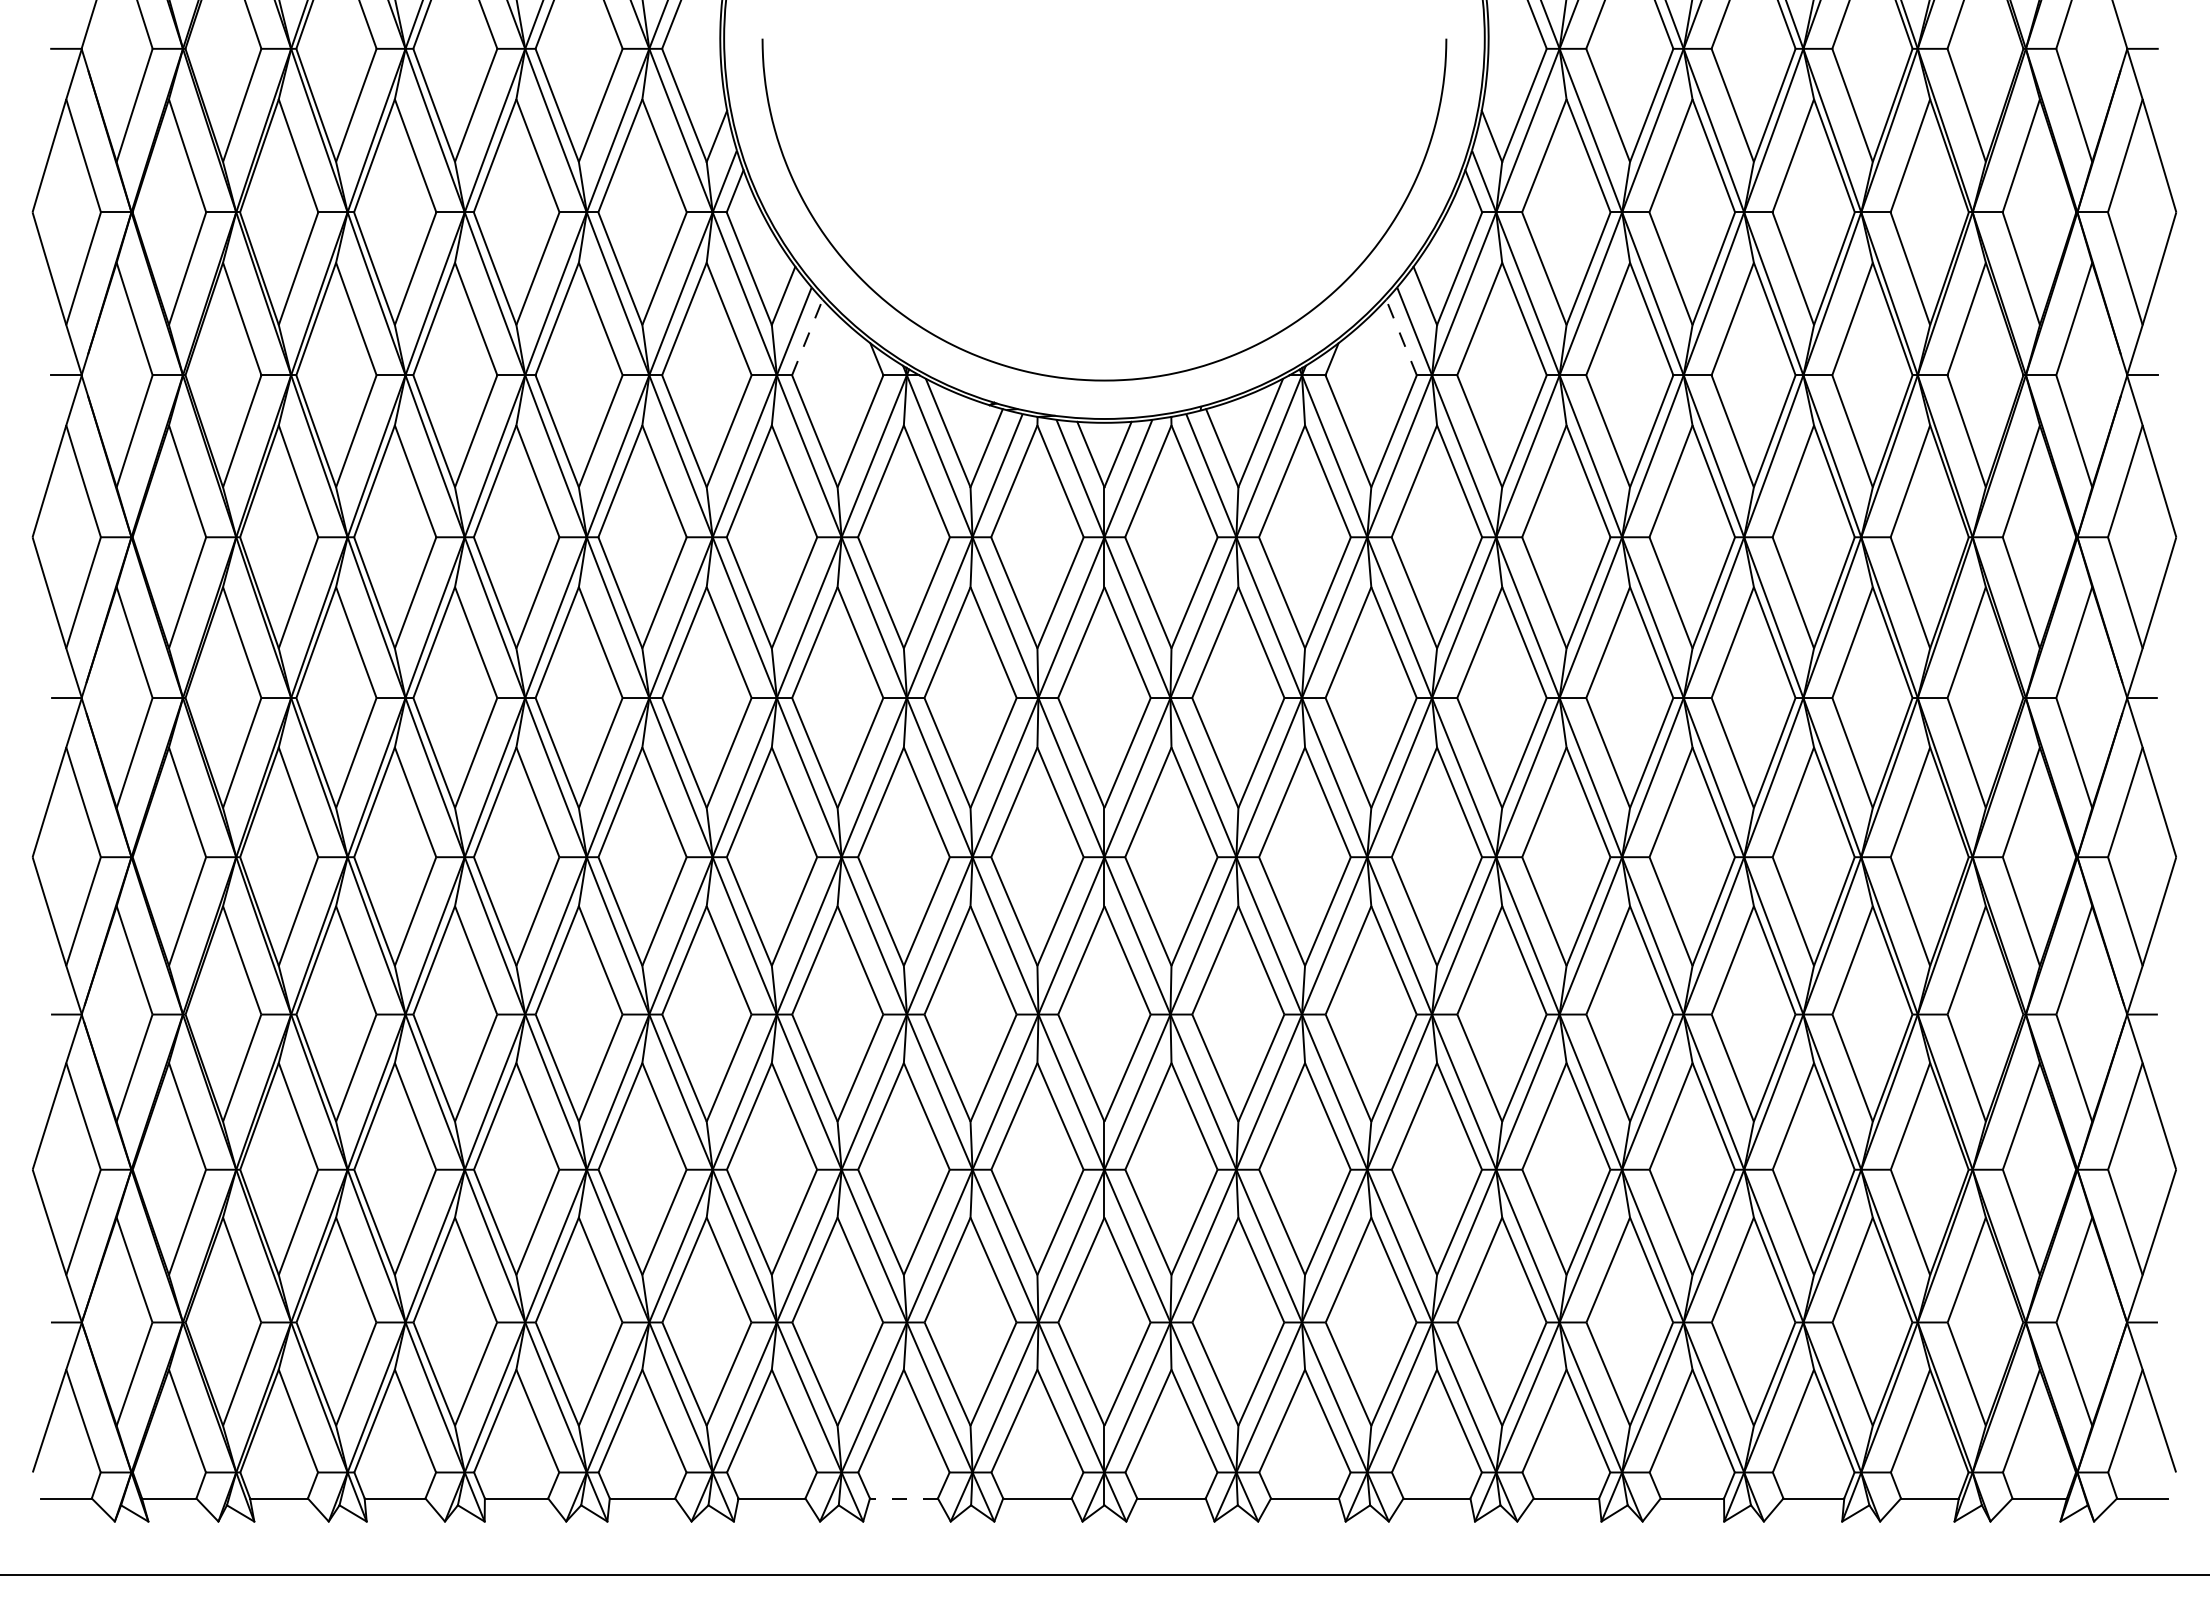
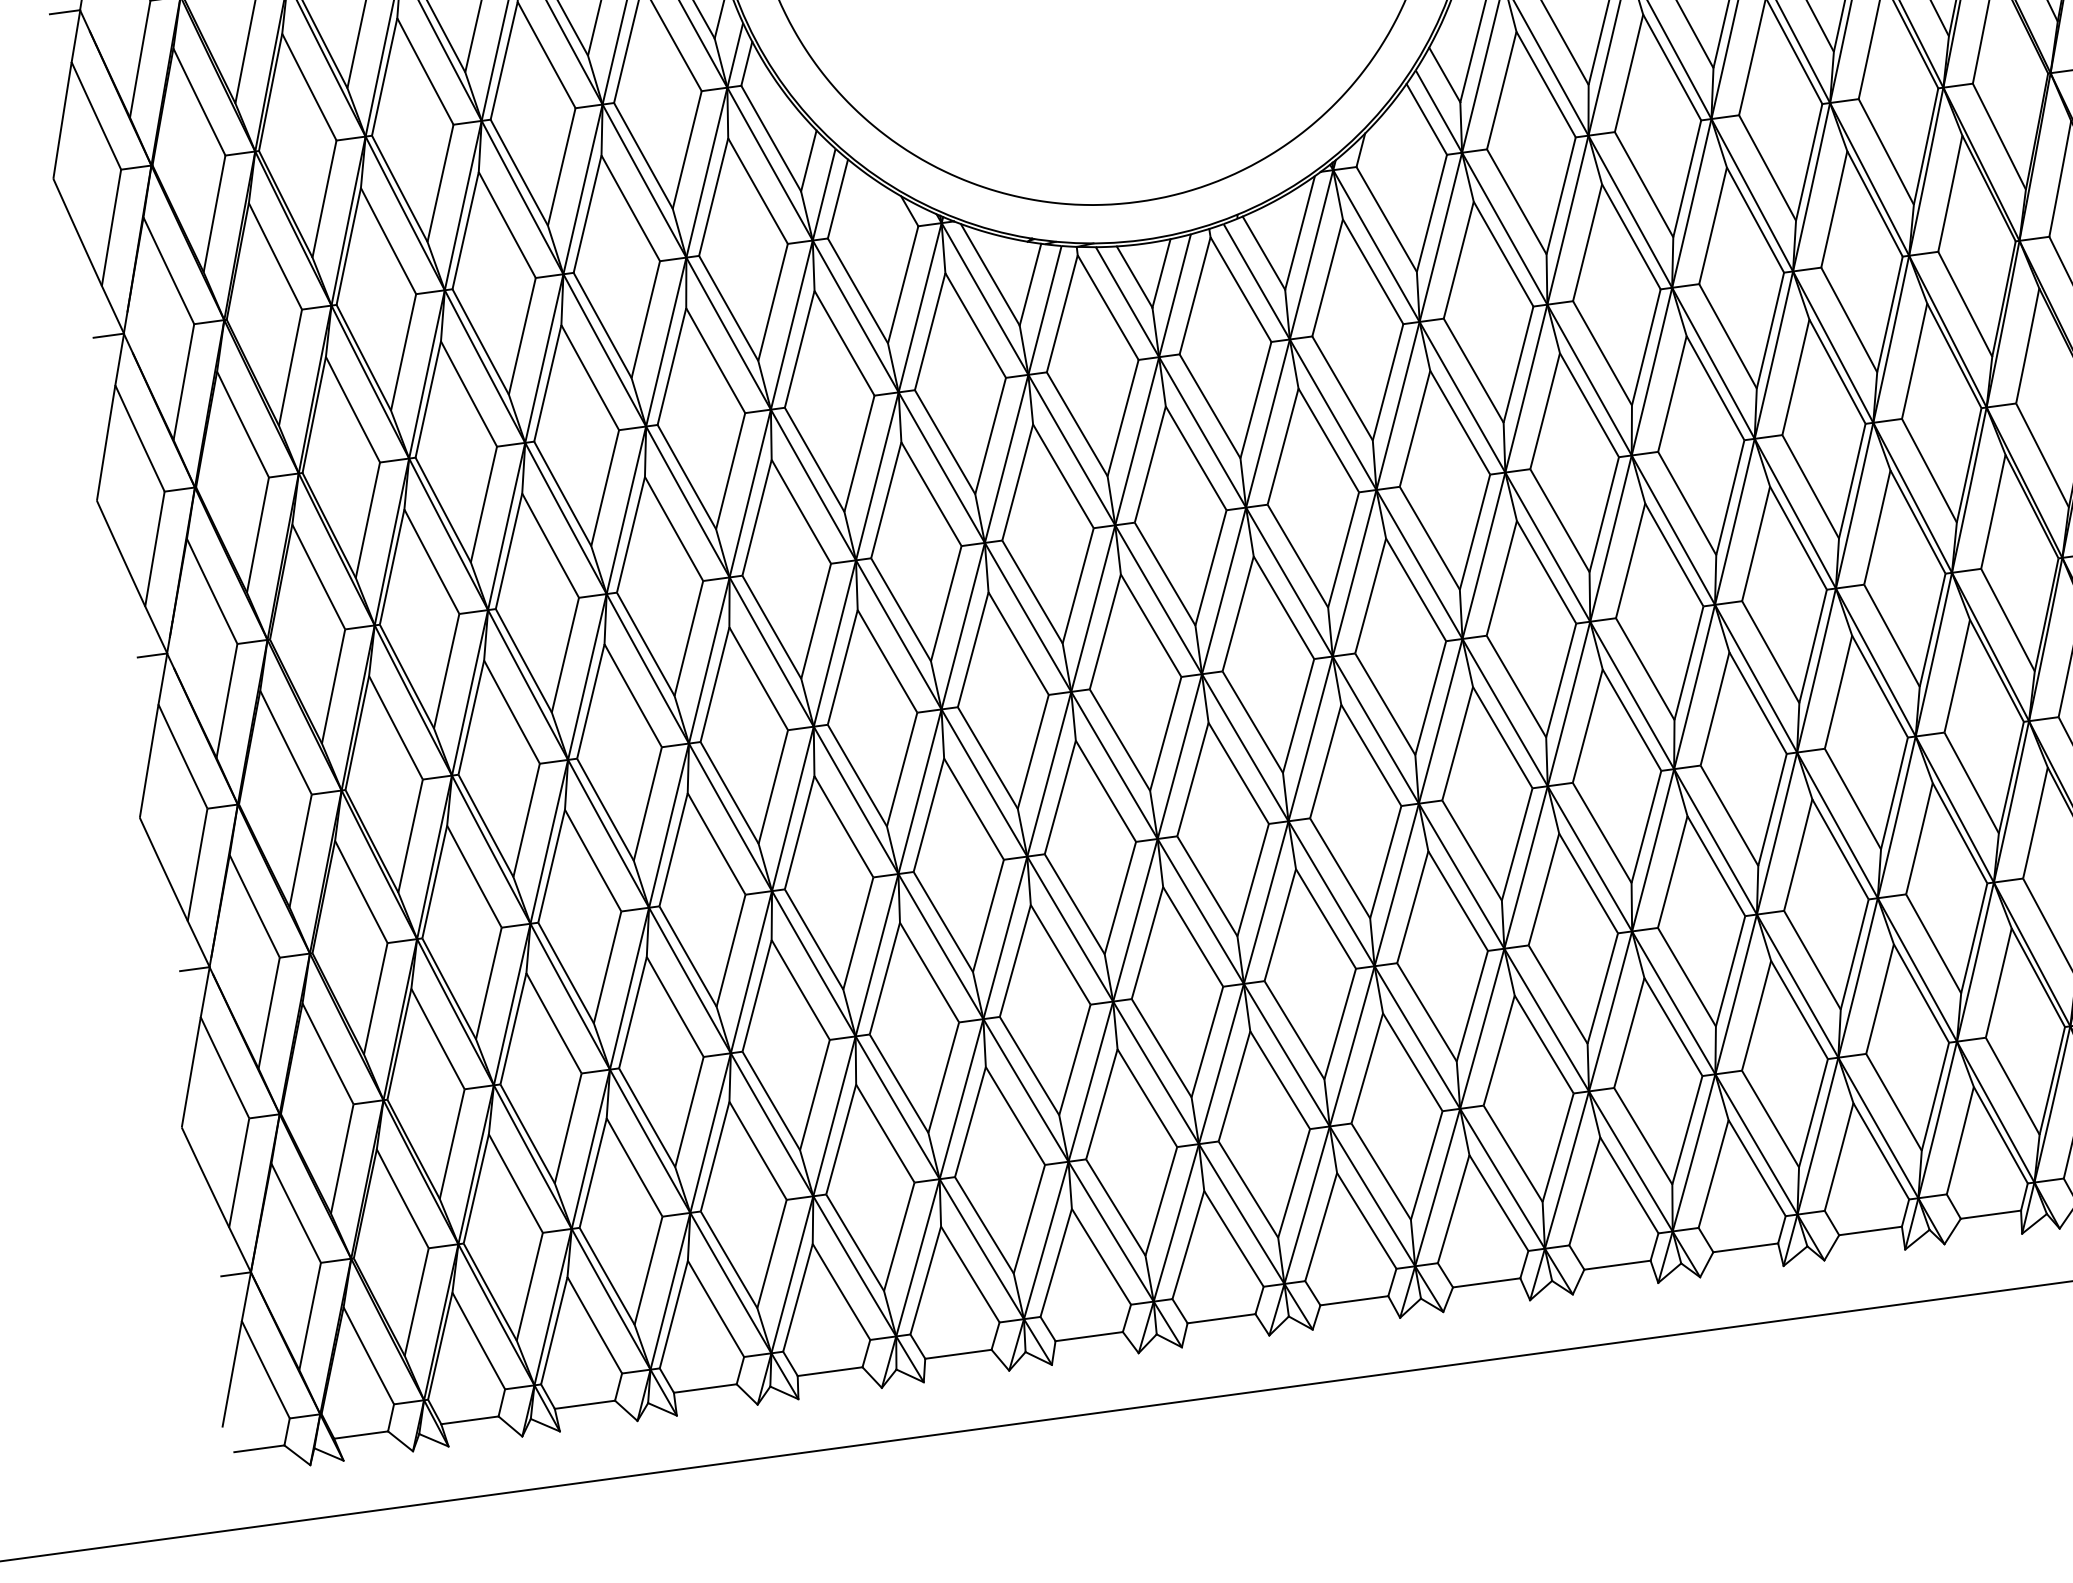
line: (807, 337) -> (838, 198), dashed -> solid
line: (1401, 337) -> (1426, 119), dashed -> solid
line: (903, 1498) -> (1088, 1336), dashed -> solid

